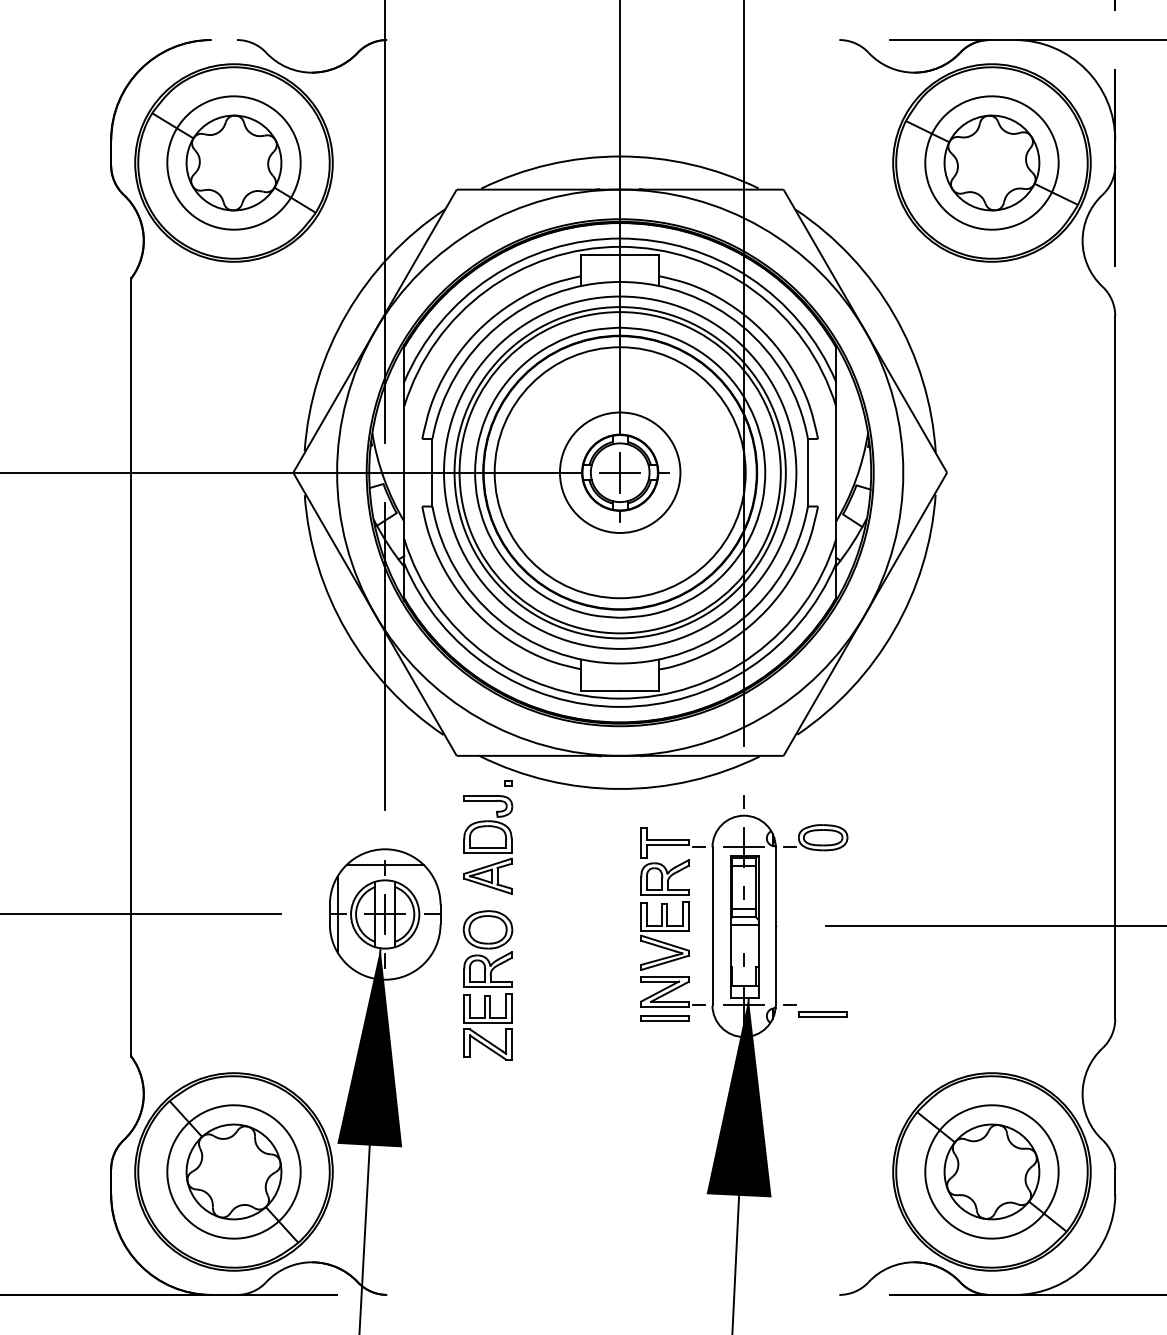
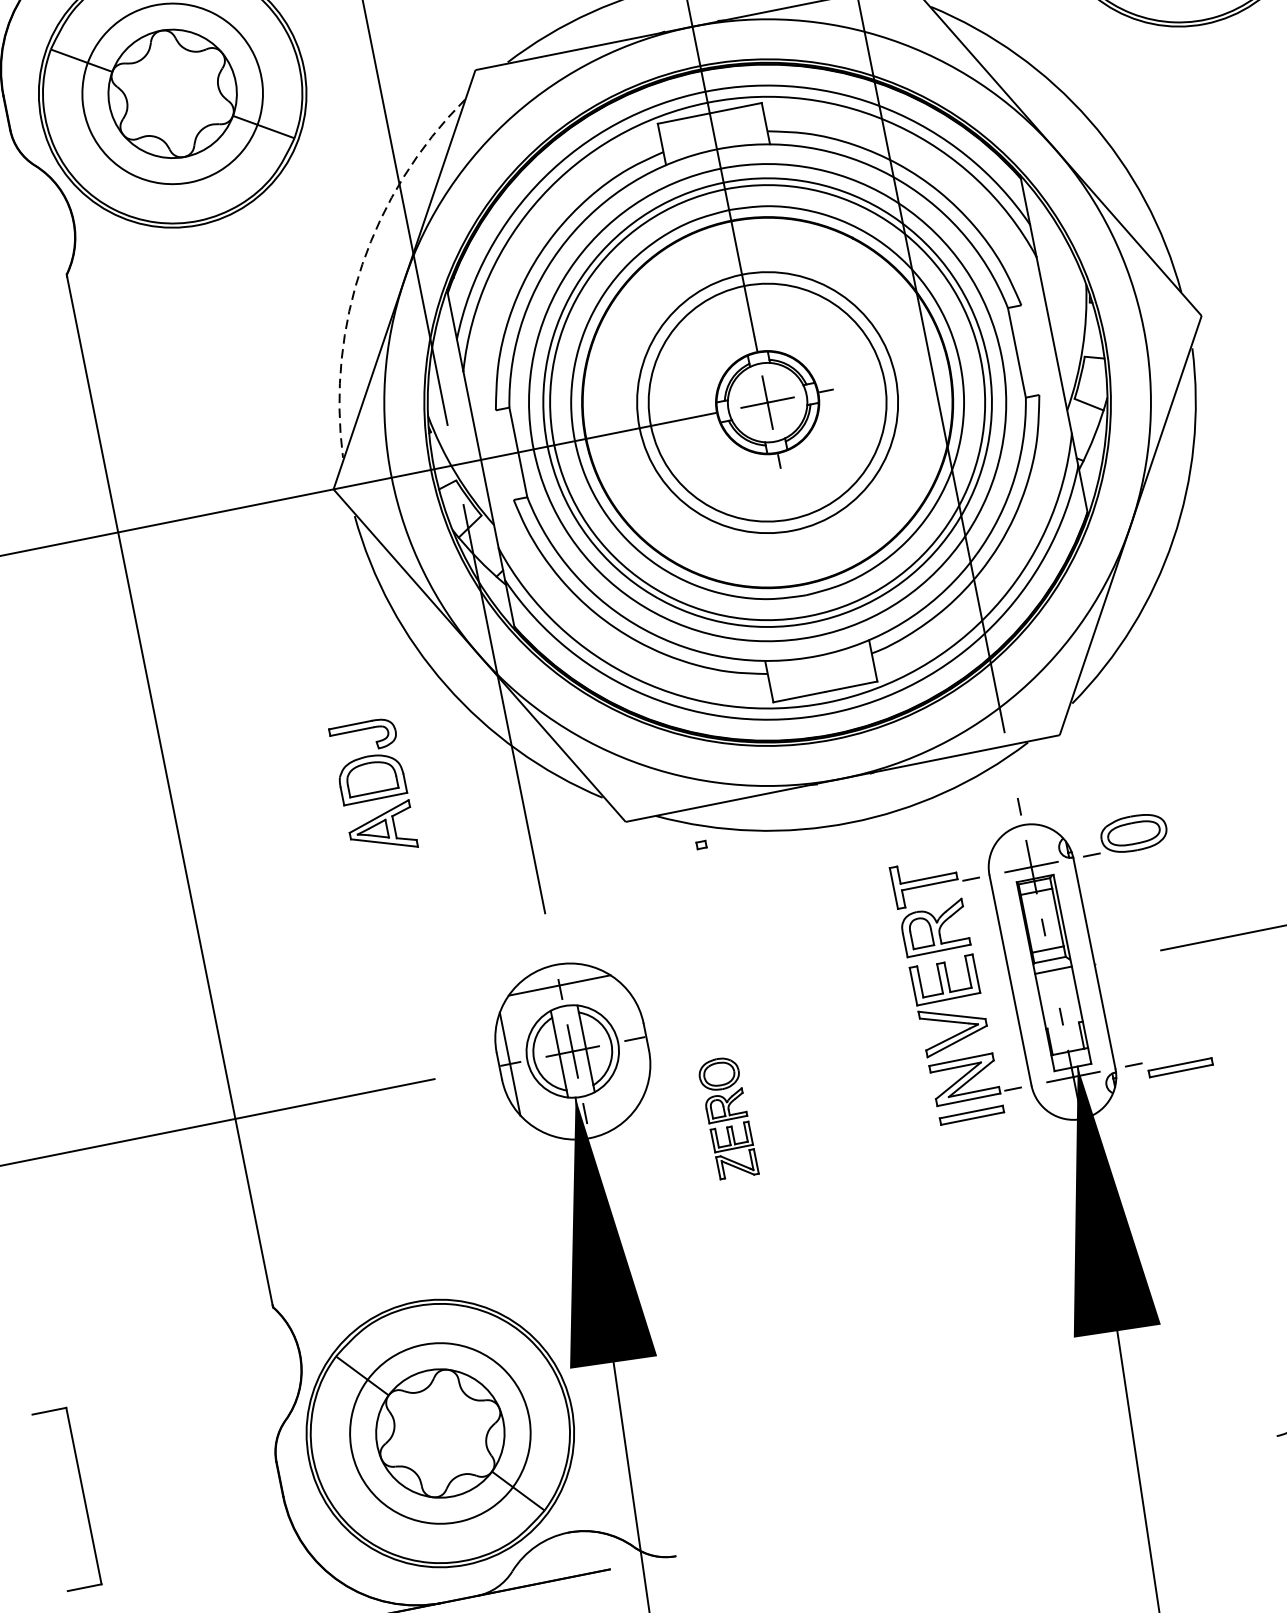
arc: (346, 313) -> (361, 263), solid -> dashed
circle: (619, 472) -> (766, 402), size x0.7
circle: (619, 472) -> (766, 402), size x1.6
part: (488, 844) -> (374, 787), moved
part: (487, 985) -> (727, 1118), size x0.6

